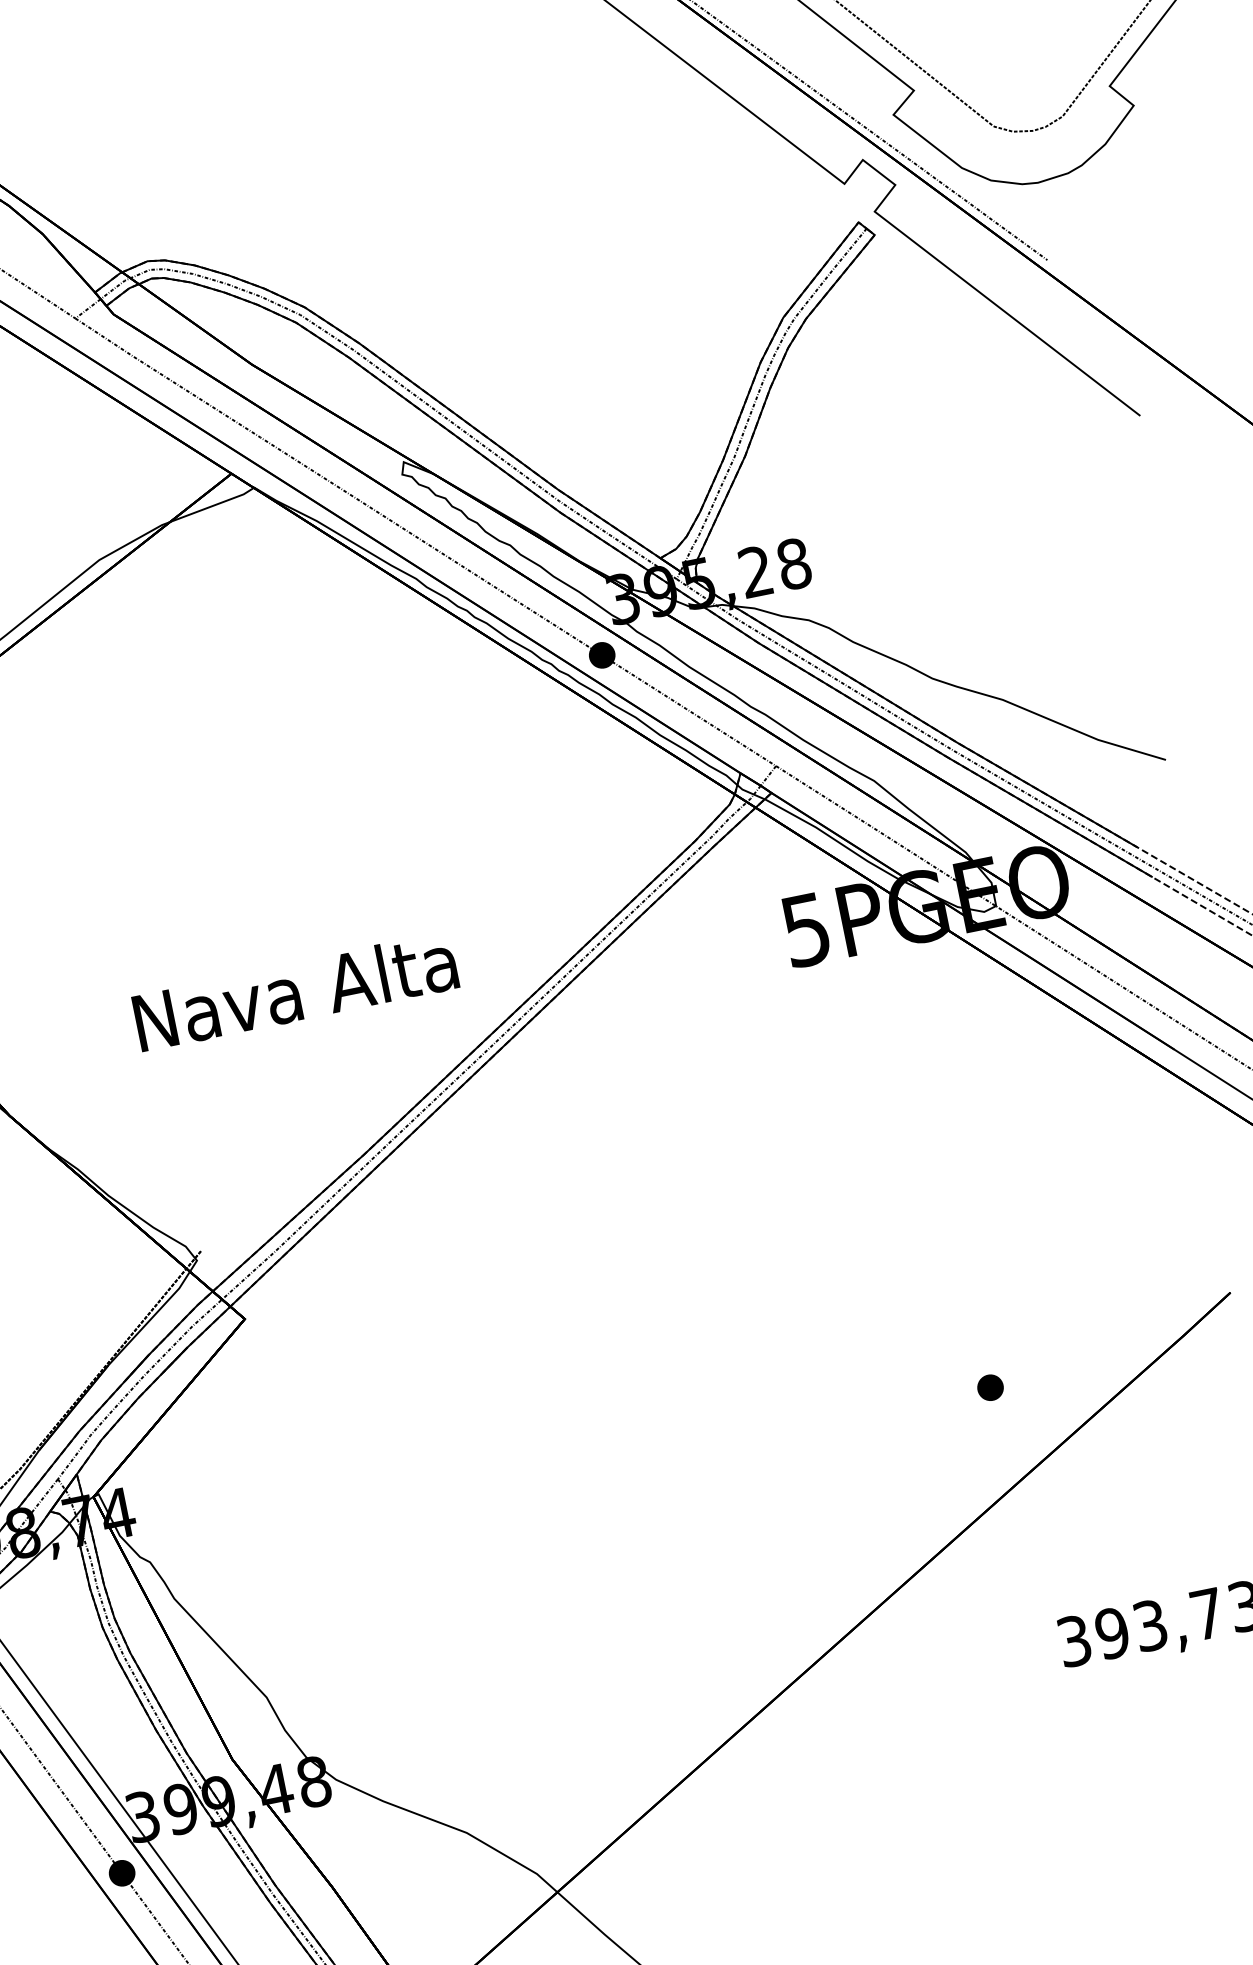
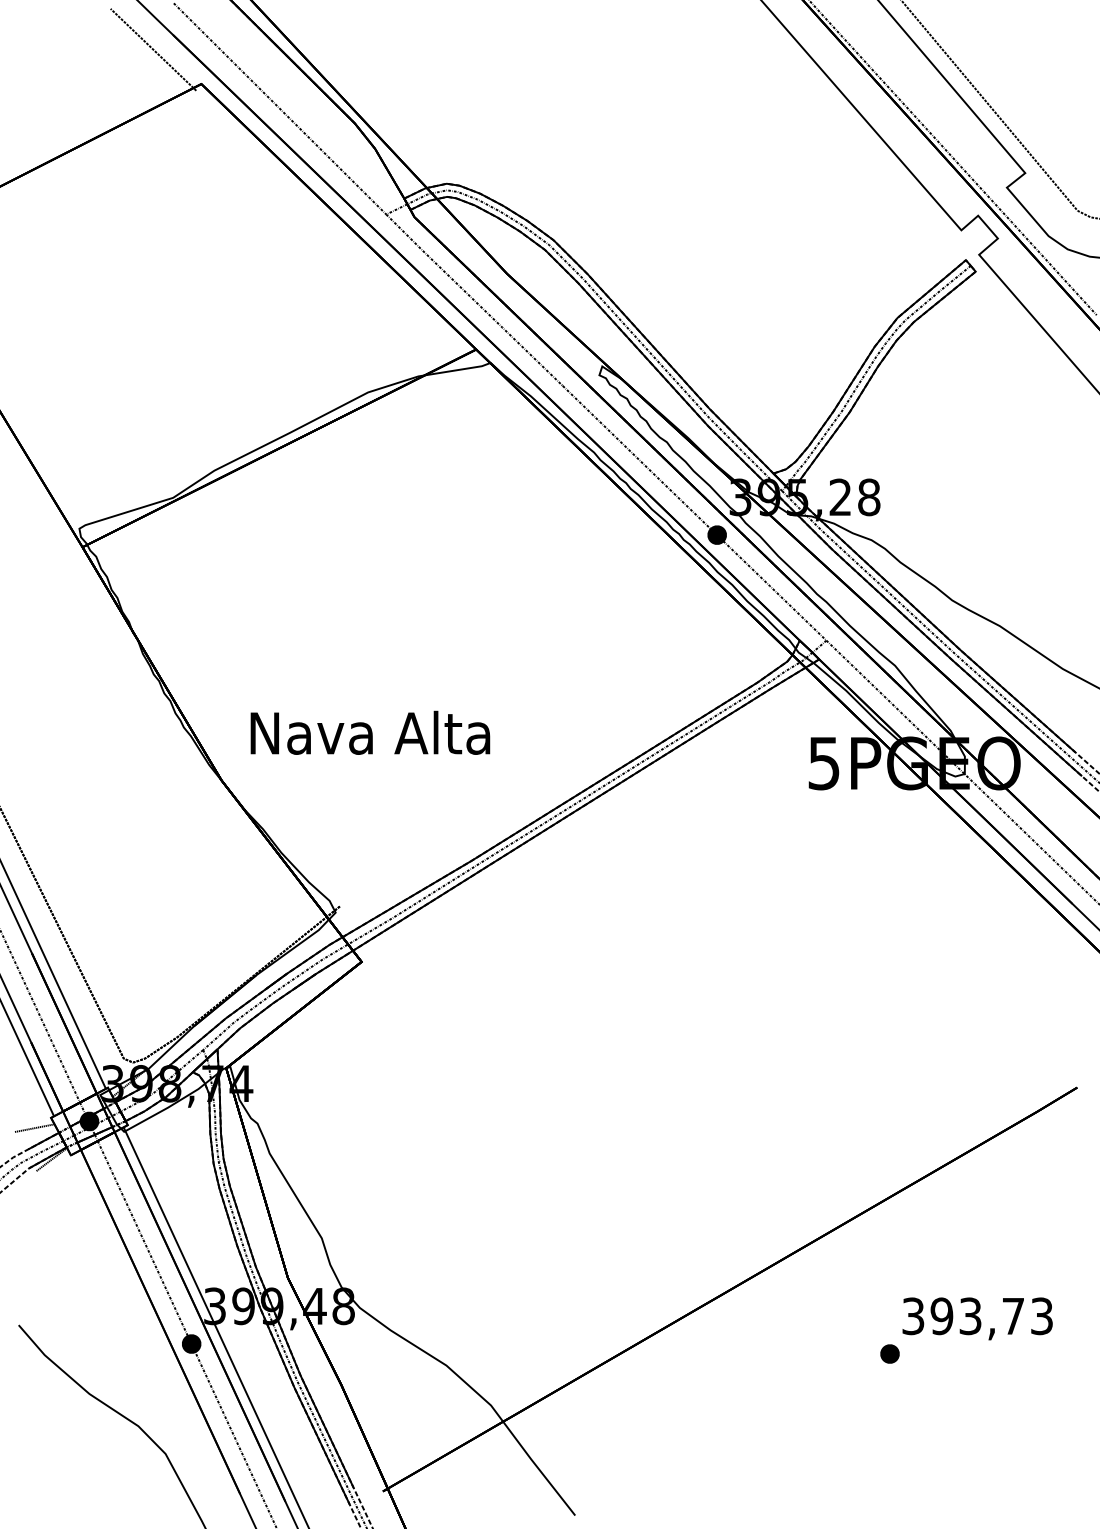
text: (295, 991) -> (370, 732), moved
part: (989, 1387) -> (889, 1353), moved

